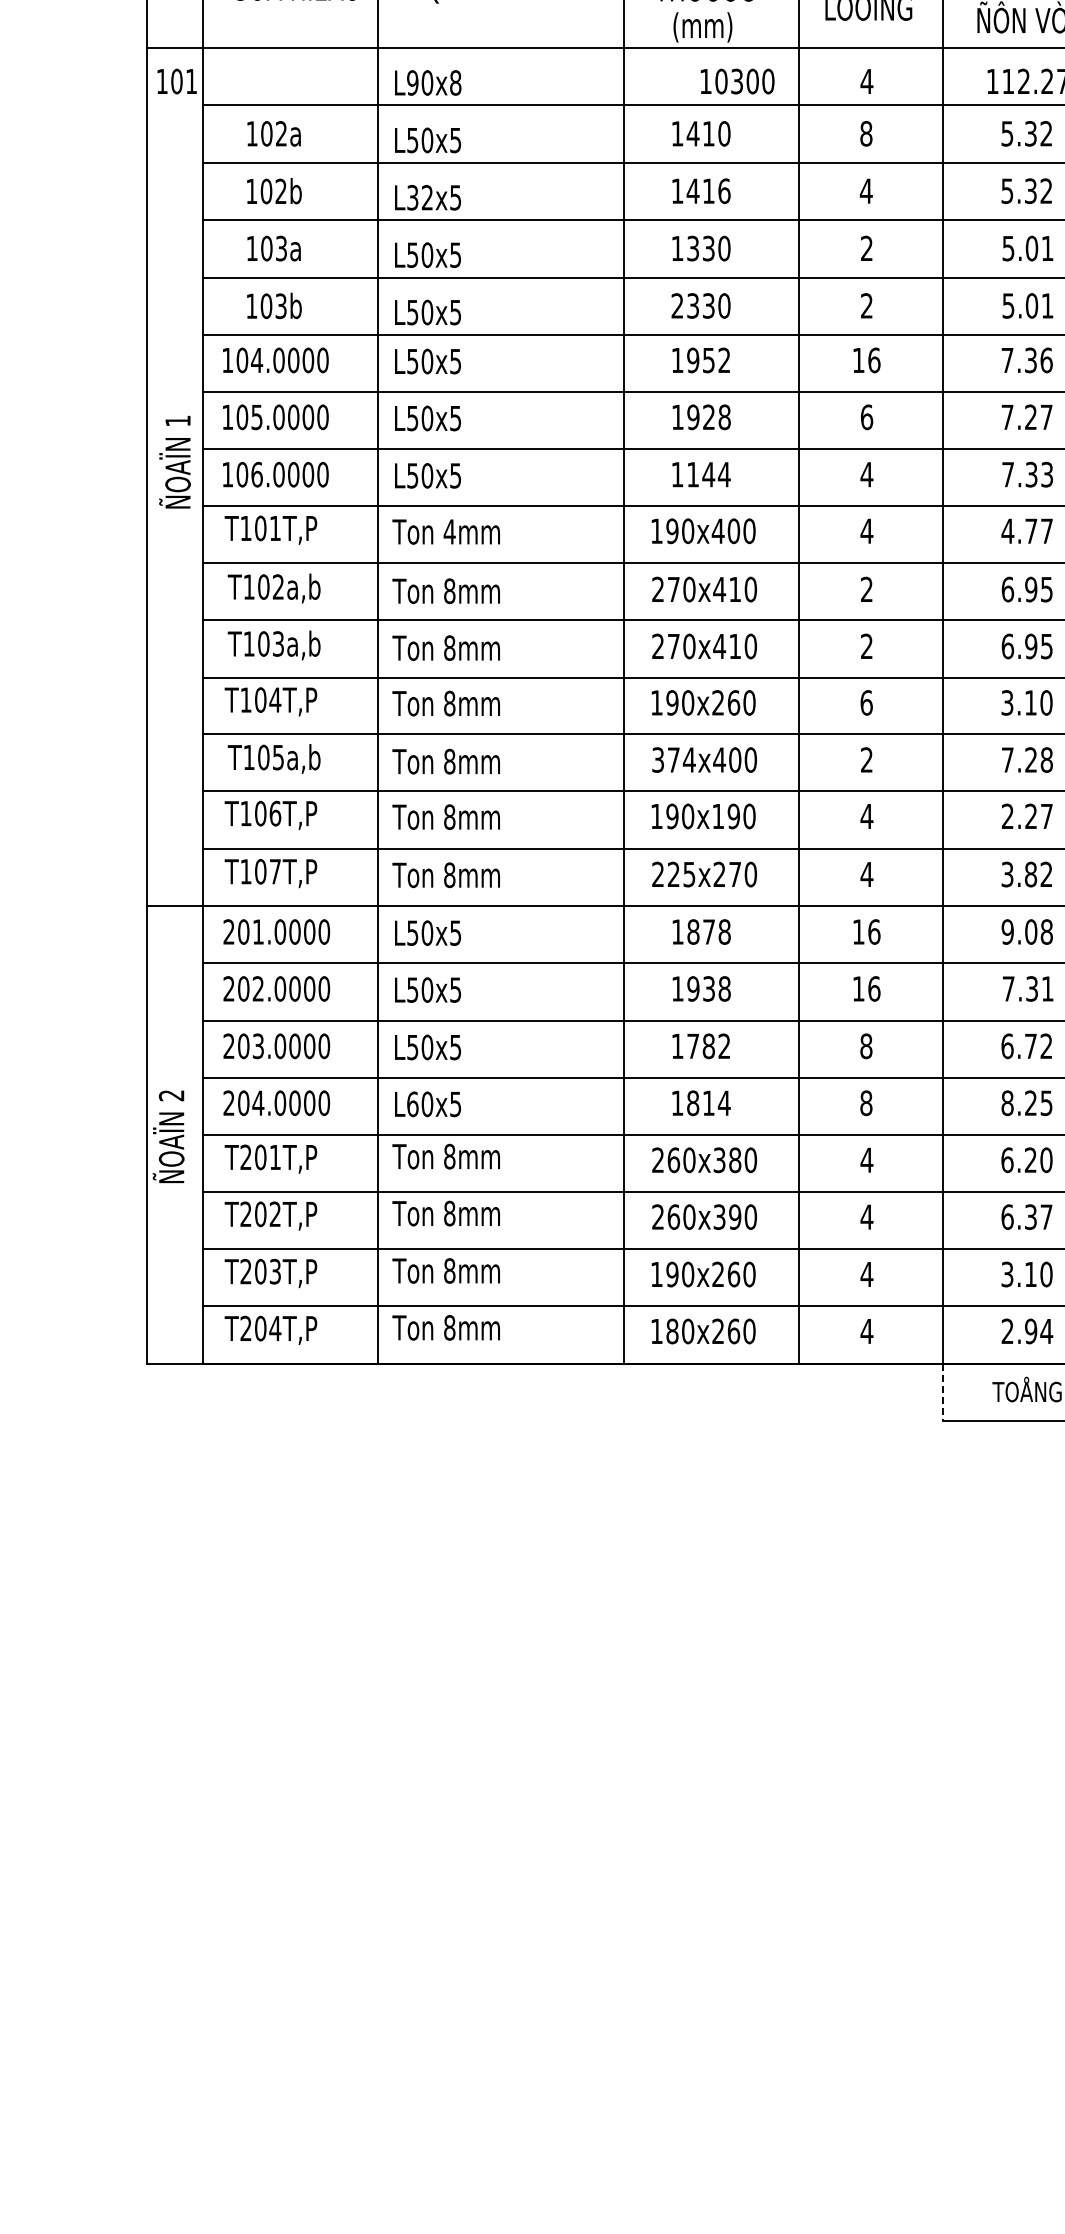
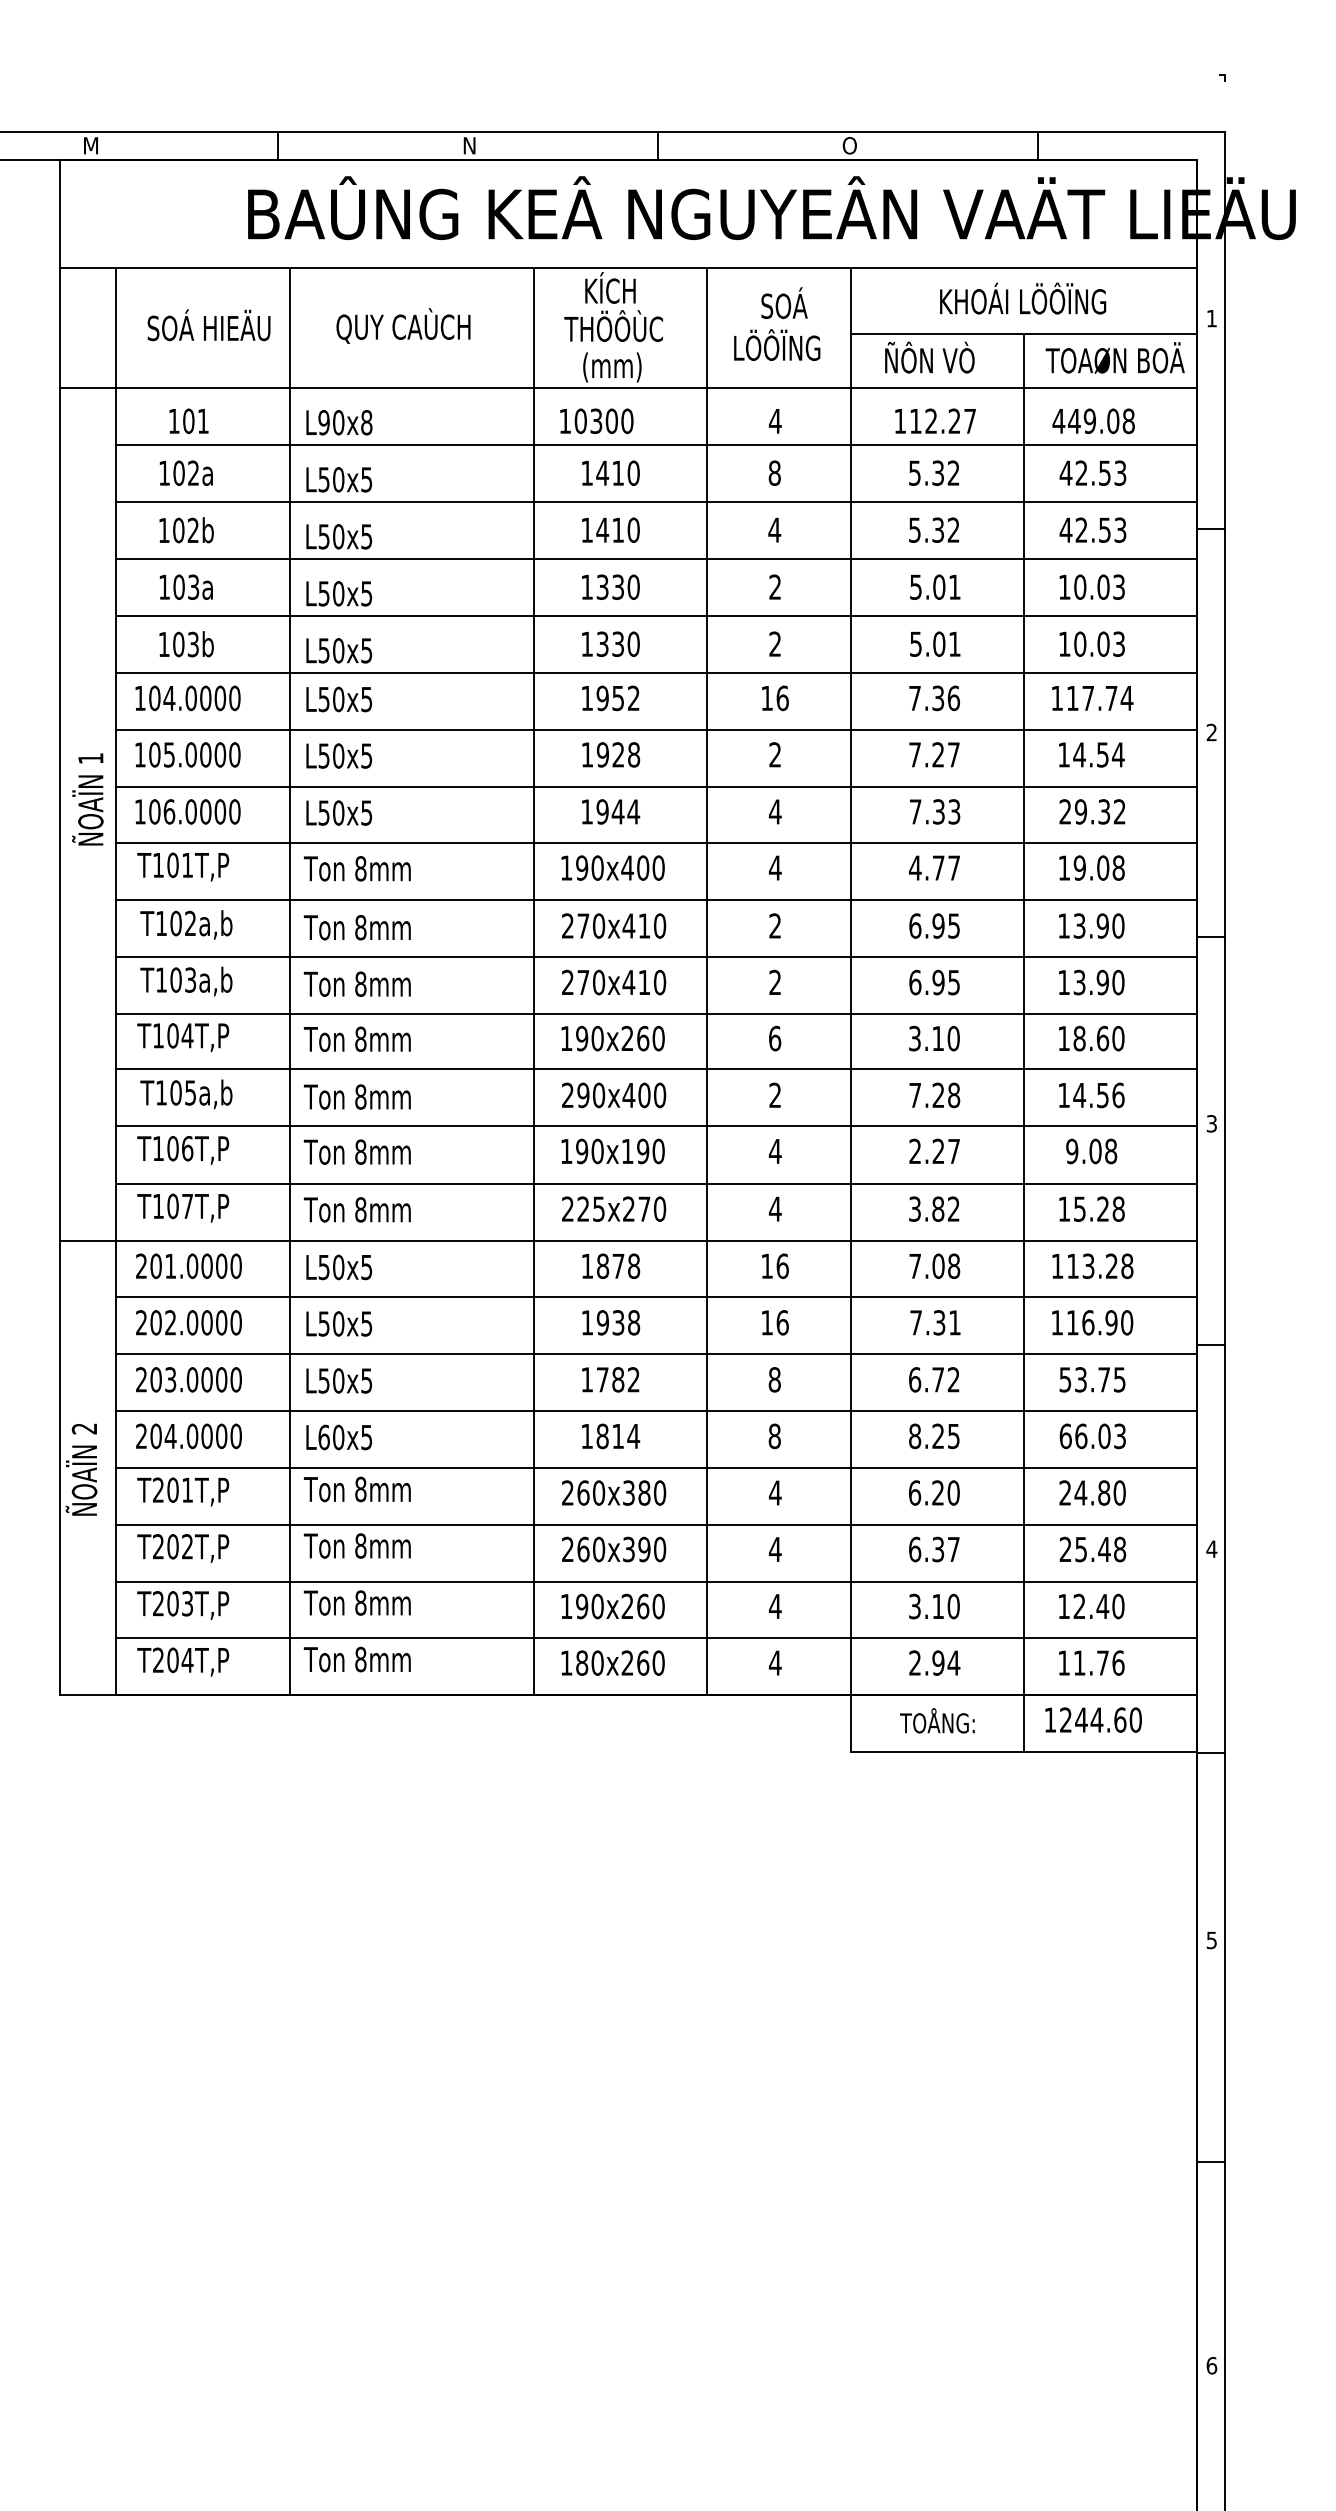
text: (176, 80) -> (188, 420), moved
text: (737, 81) -> (596, 421), moved
text: (724, 190) -> (633, 529), 1416 -> 1410
text: (420, 197) -> (331, 536), L32x5 -> L50x5
text: (676, 305) -> (586, 643), 2330 -> 1330
text: (867, 416) -> (775, 754), 6 -> 2
text: (692, 474) -> (602, 811), 1144 -> 1944
text: (449, 531) -> (360, 868), 4mm -> 8mm
text: (673, 760) -> (583, 1095), 374x400 -> 290x400
text: (1008, 932) -> (915, 1266), 9.08 -> 7.08
line: (943, 1392) -> (851, 1723), dashed -> solid

